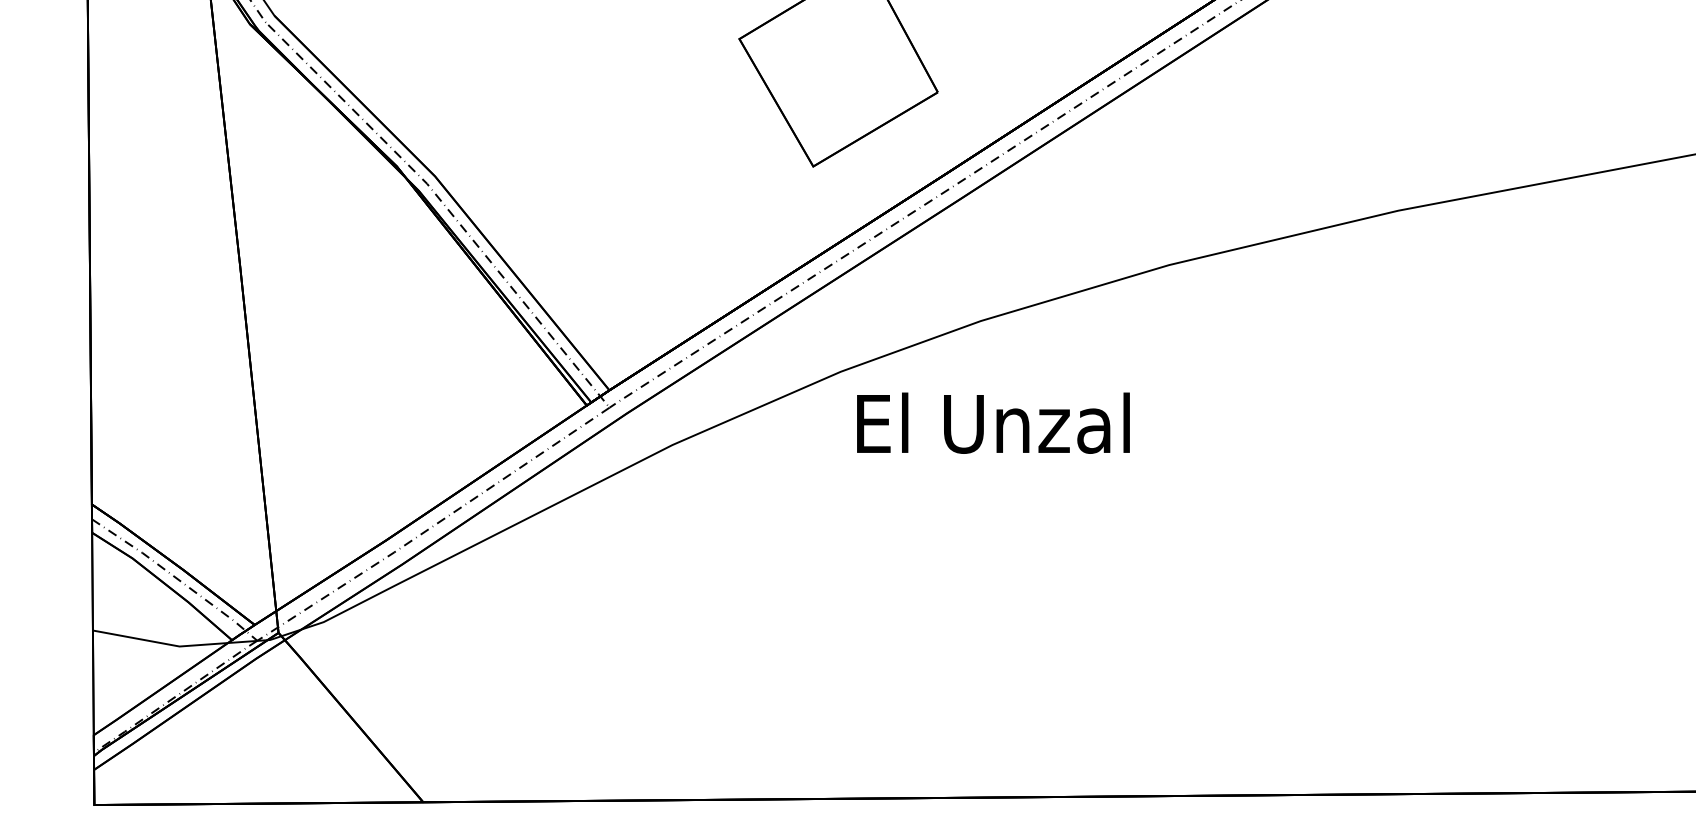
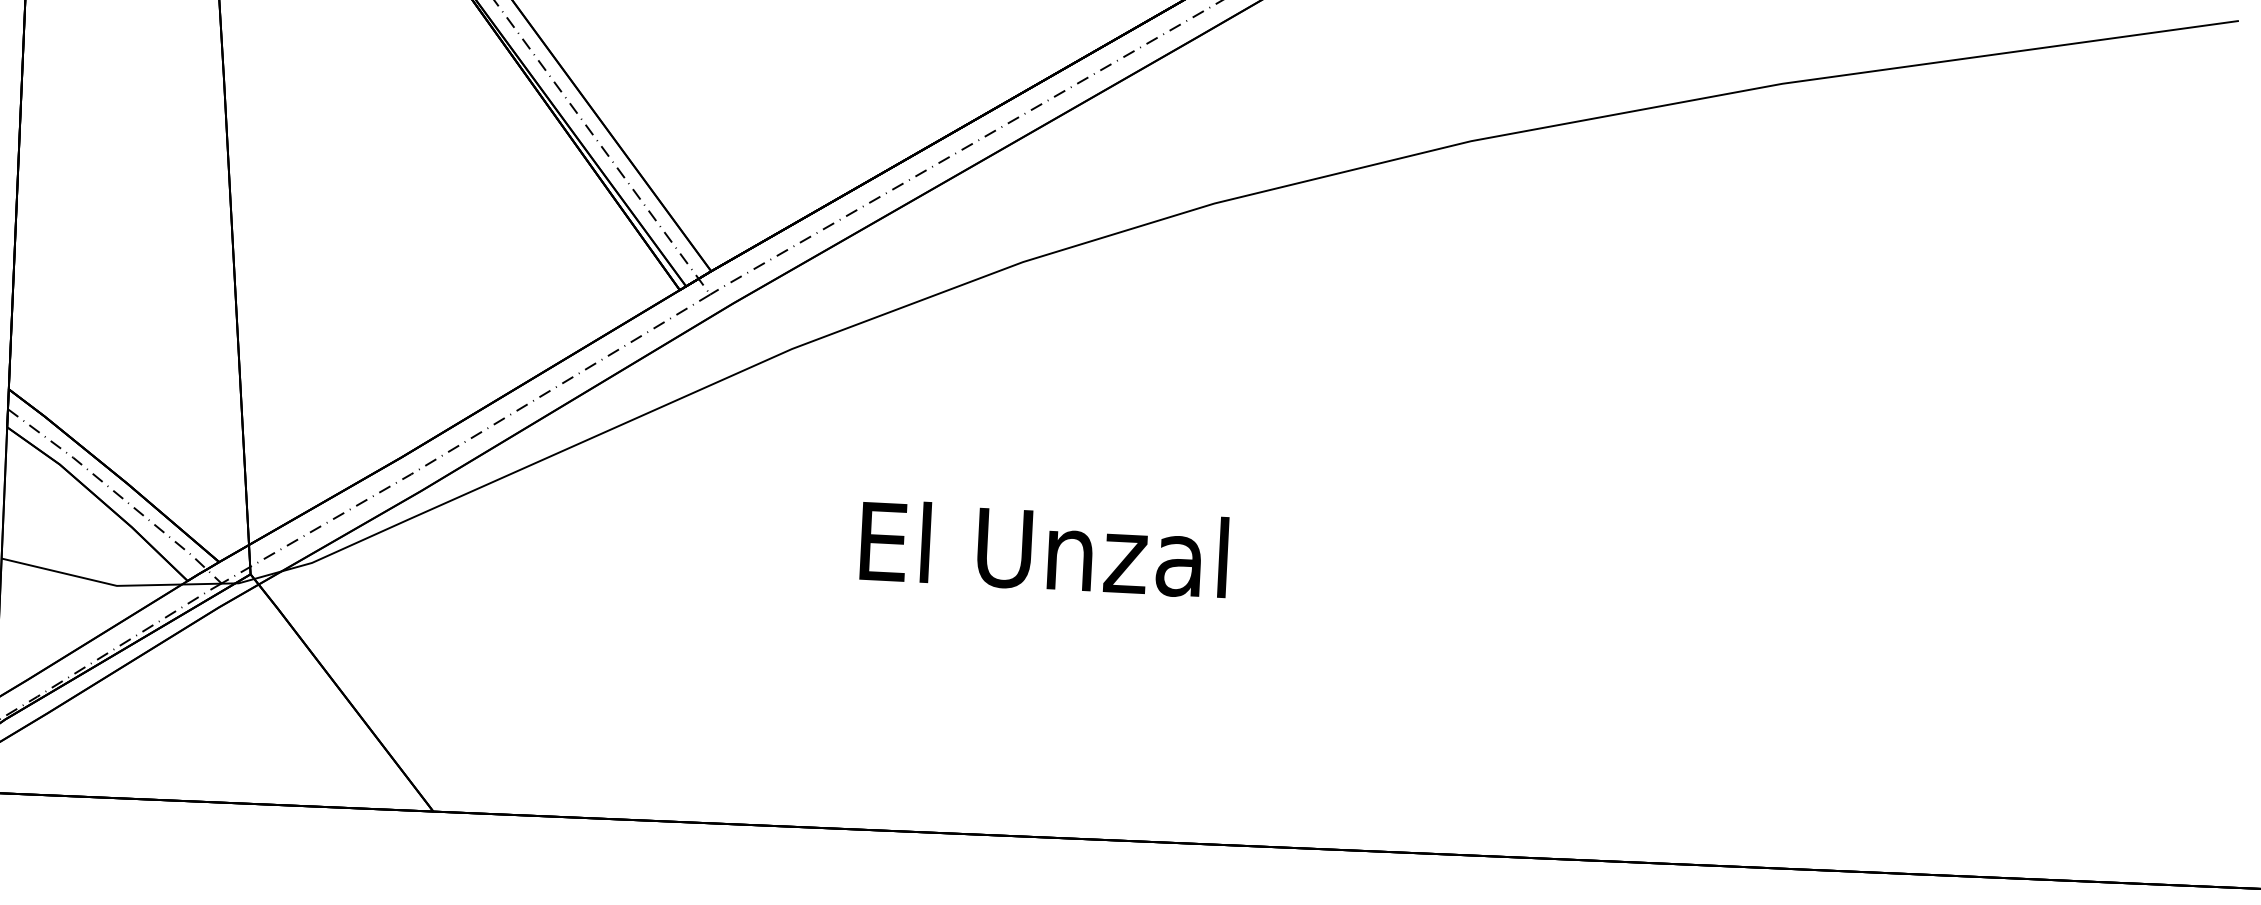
text: (993, 422) -> (1044, 548), moved

